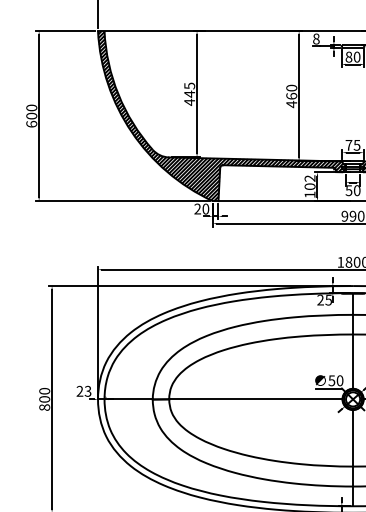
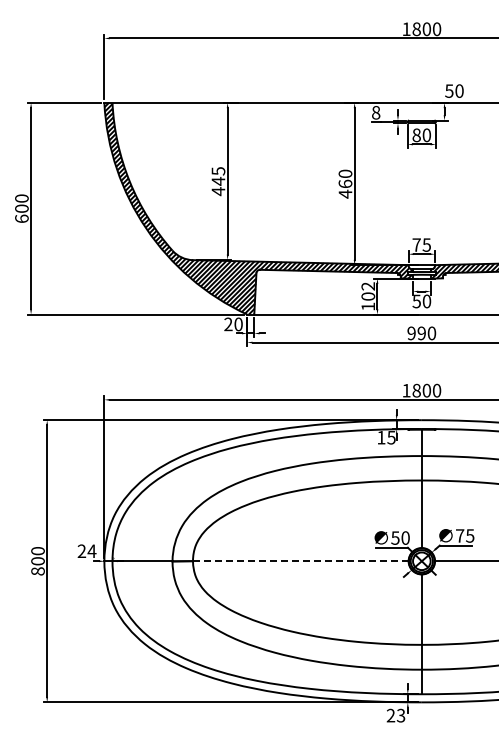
text: (320, 299) -> (381, 437), 25 -> 15
text: (87, 391) -> (91, 551), 23 -> 24
line: (255, 399) -> (300, 561), solid -> dashed

